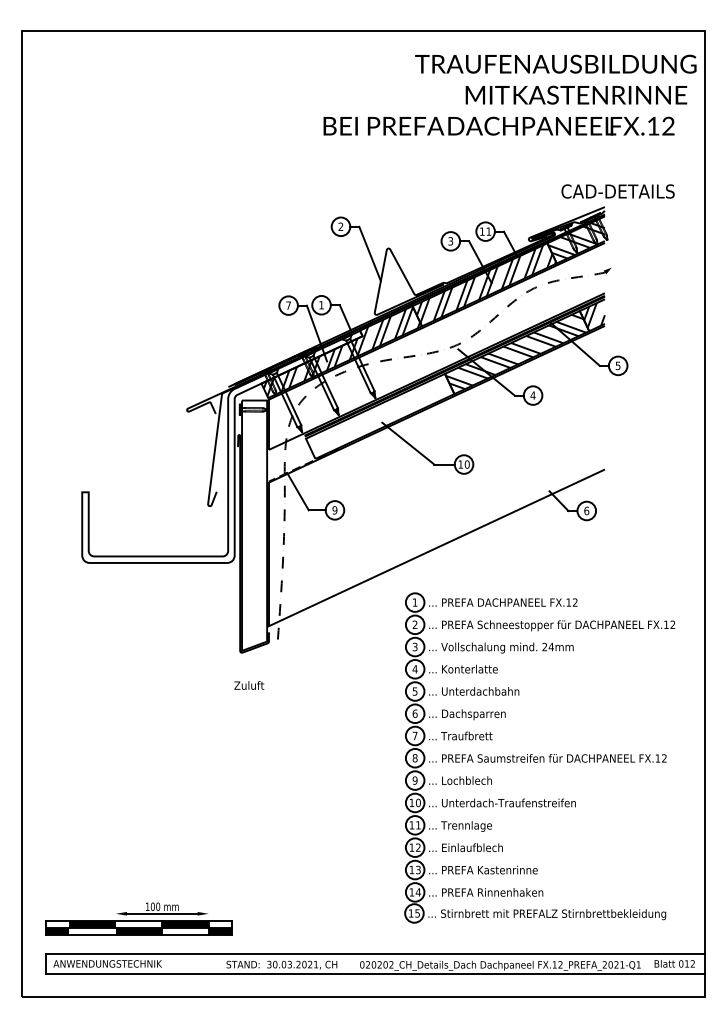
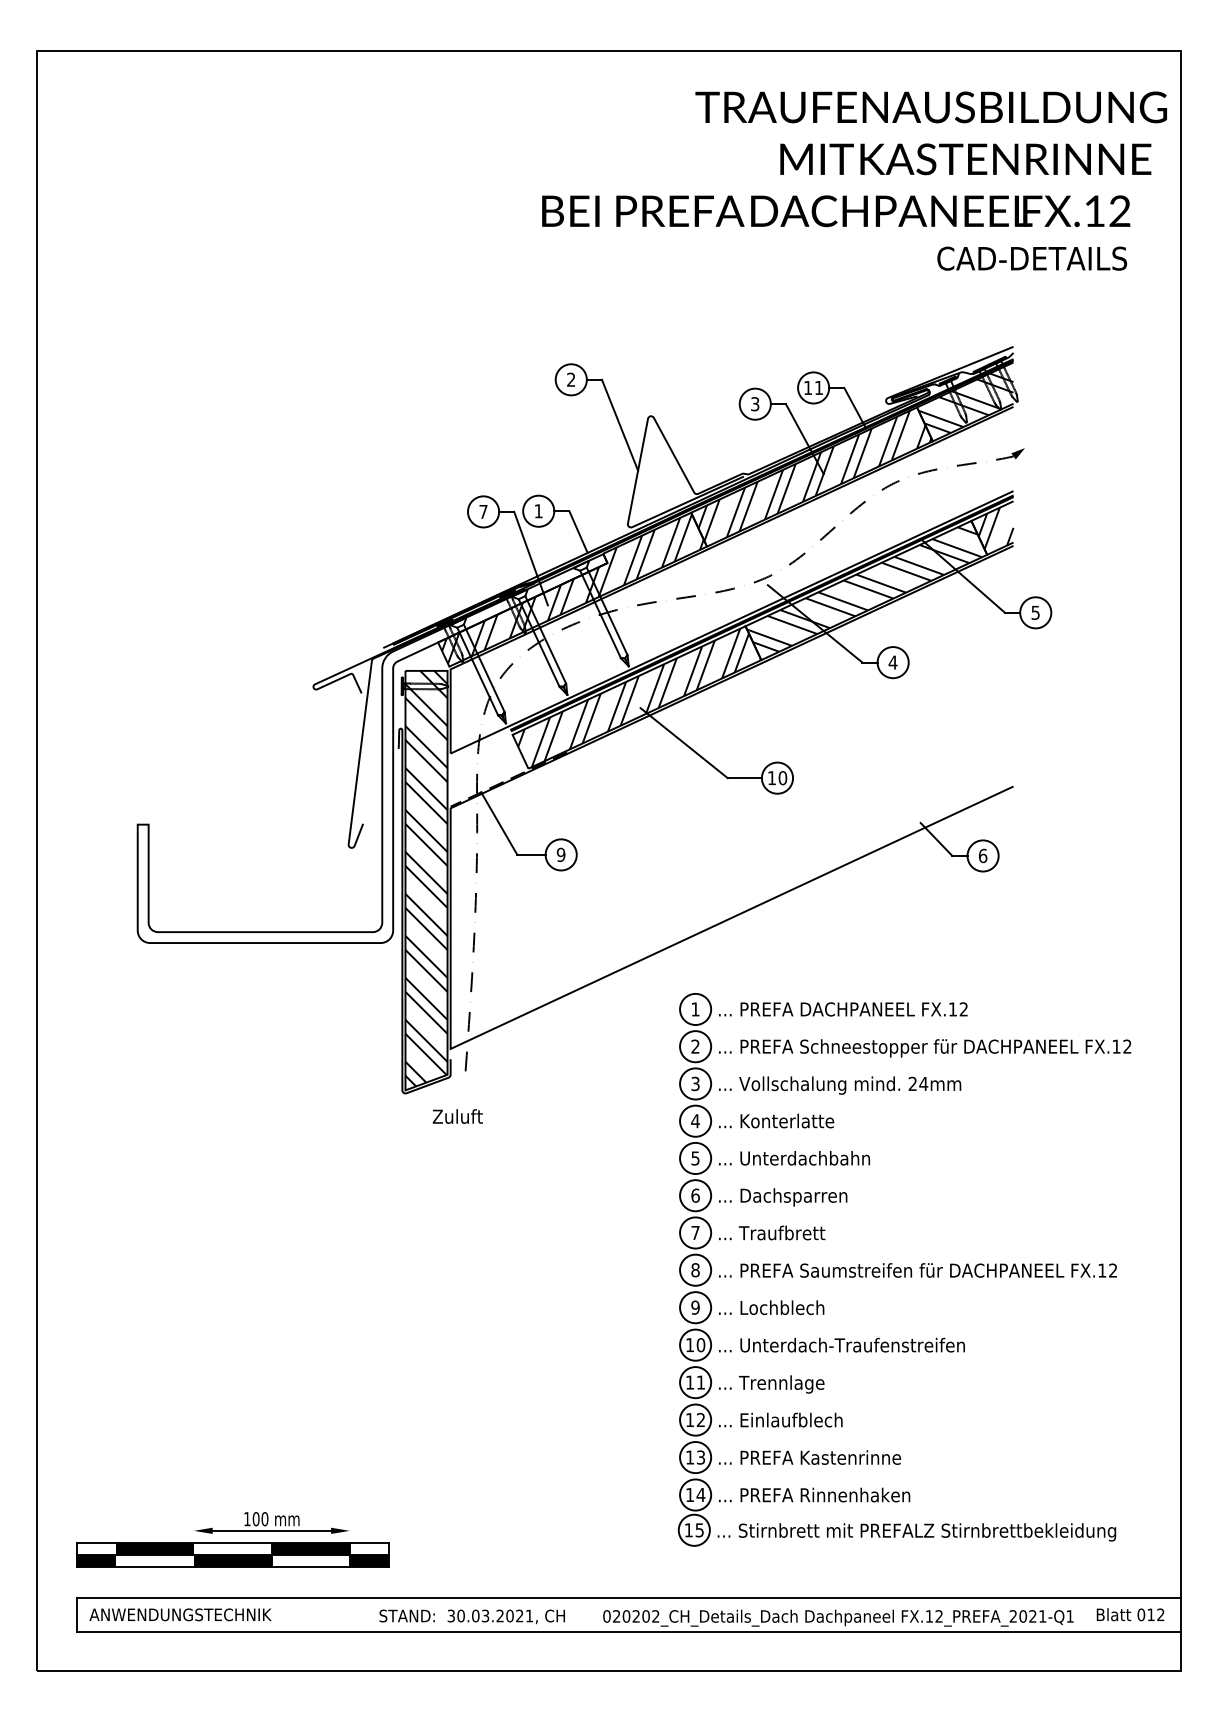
text: (617, 191) -> (1031, 258), moved
hatch: (381, 416) -> (639, 697), added
hatch: (254, 524) -> (426, 878), added
text: (249, 685) -> (458, 1116), moved

